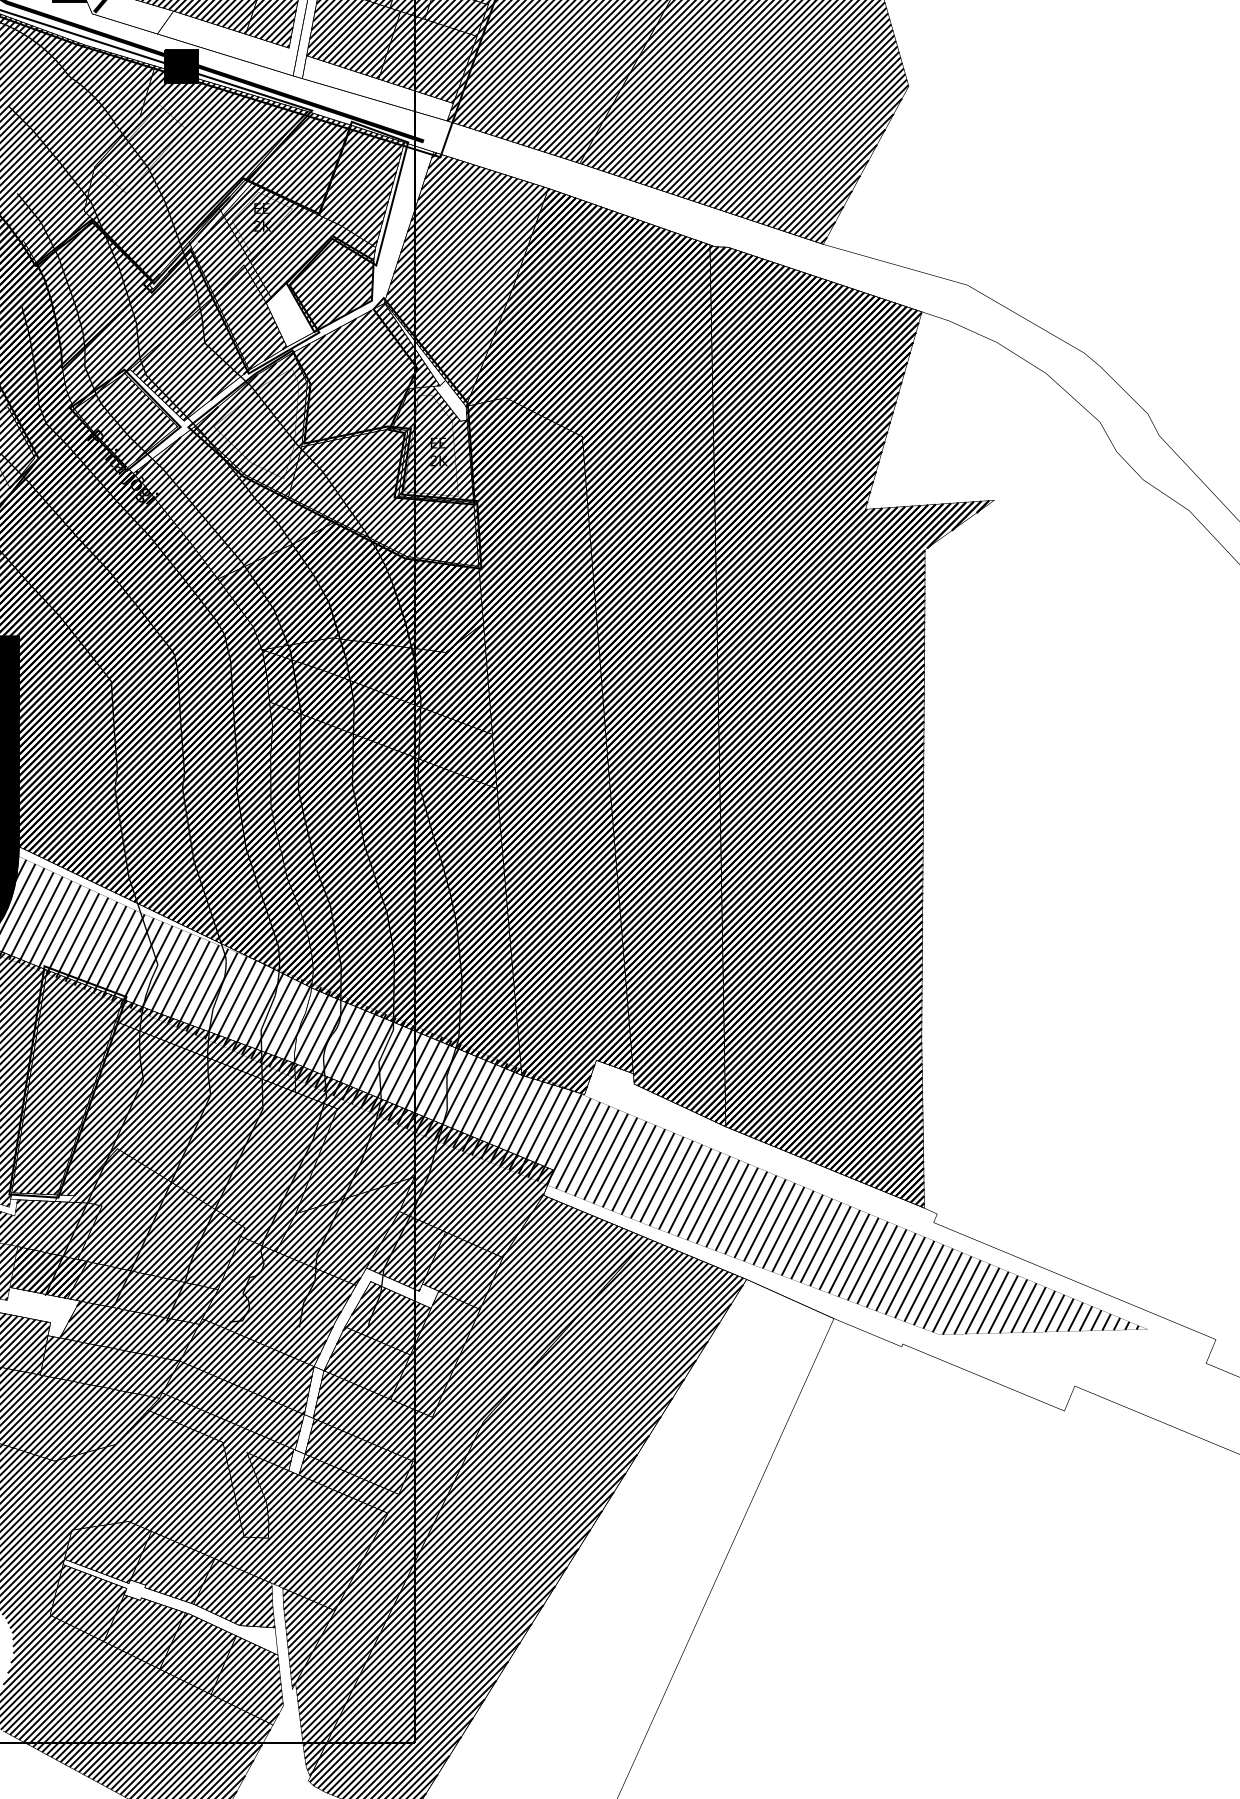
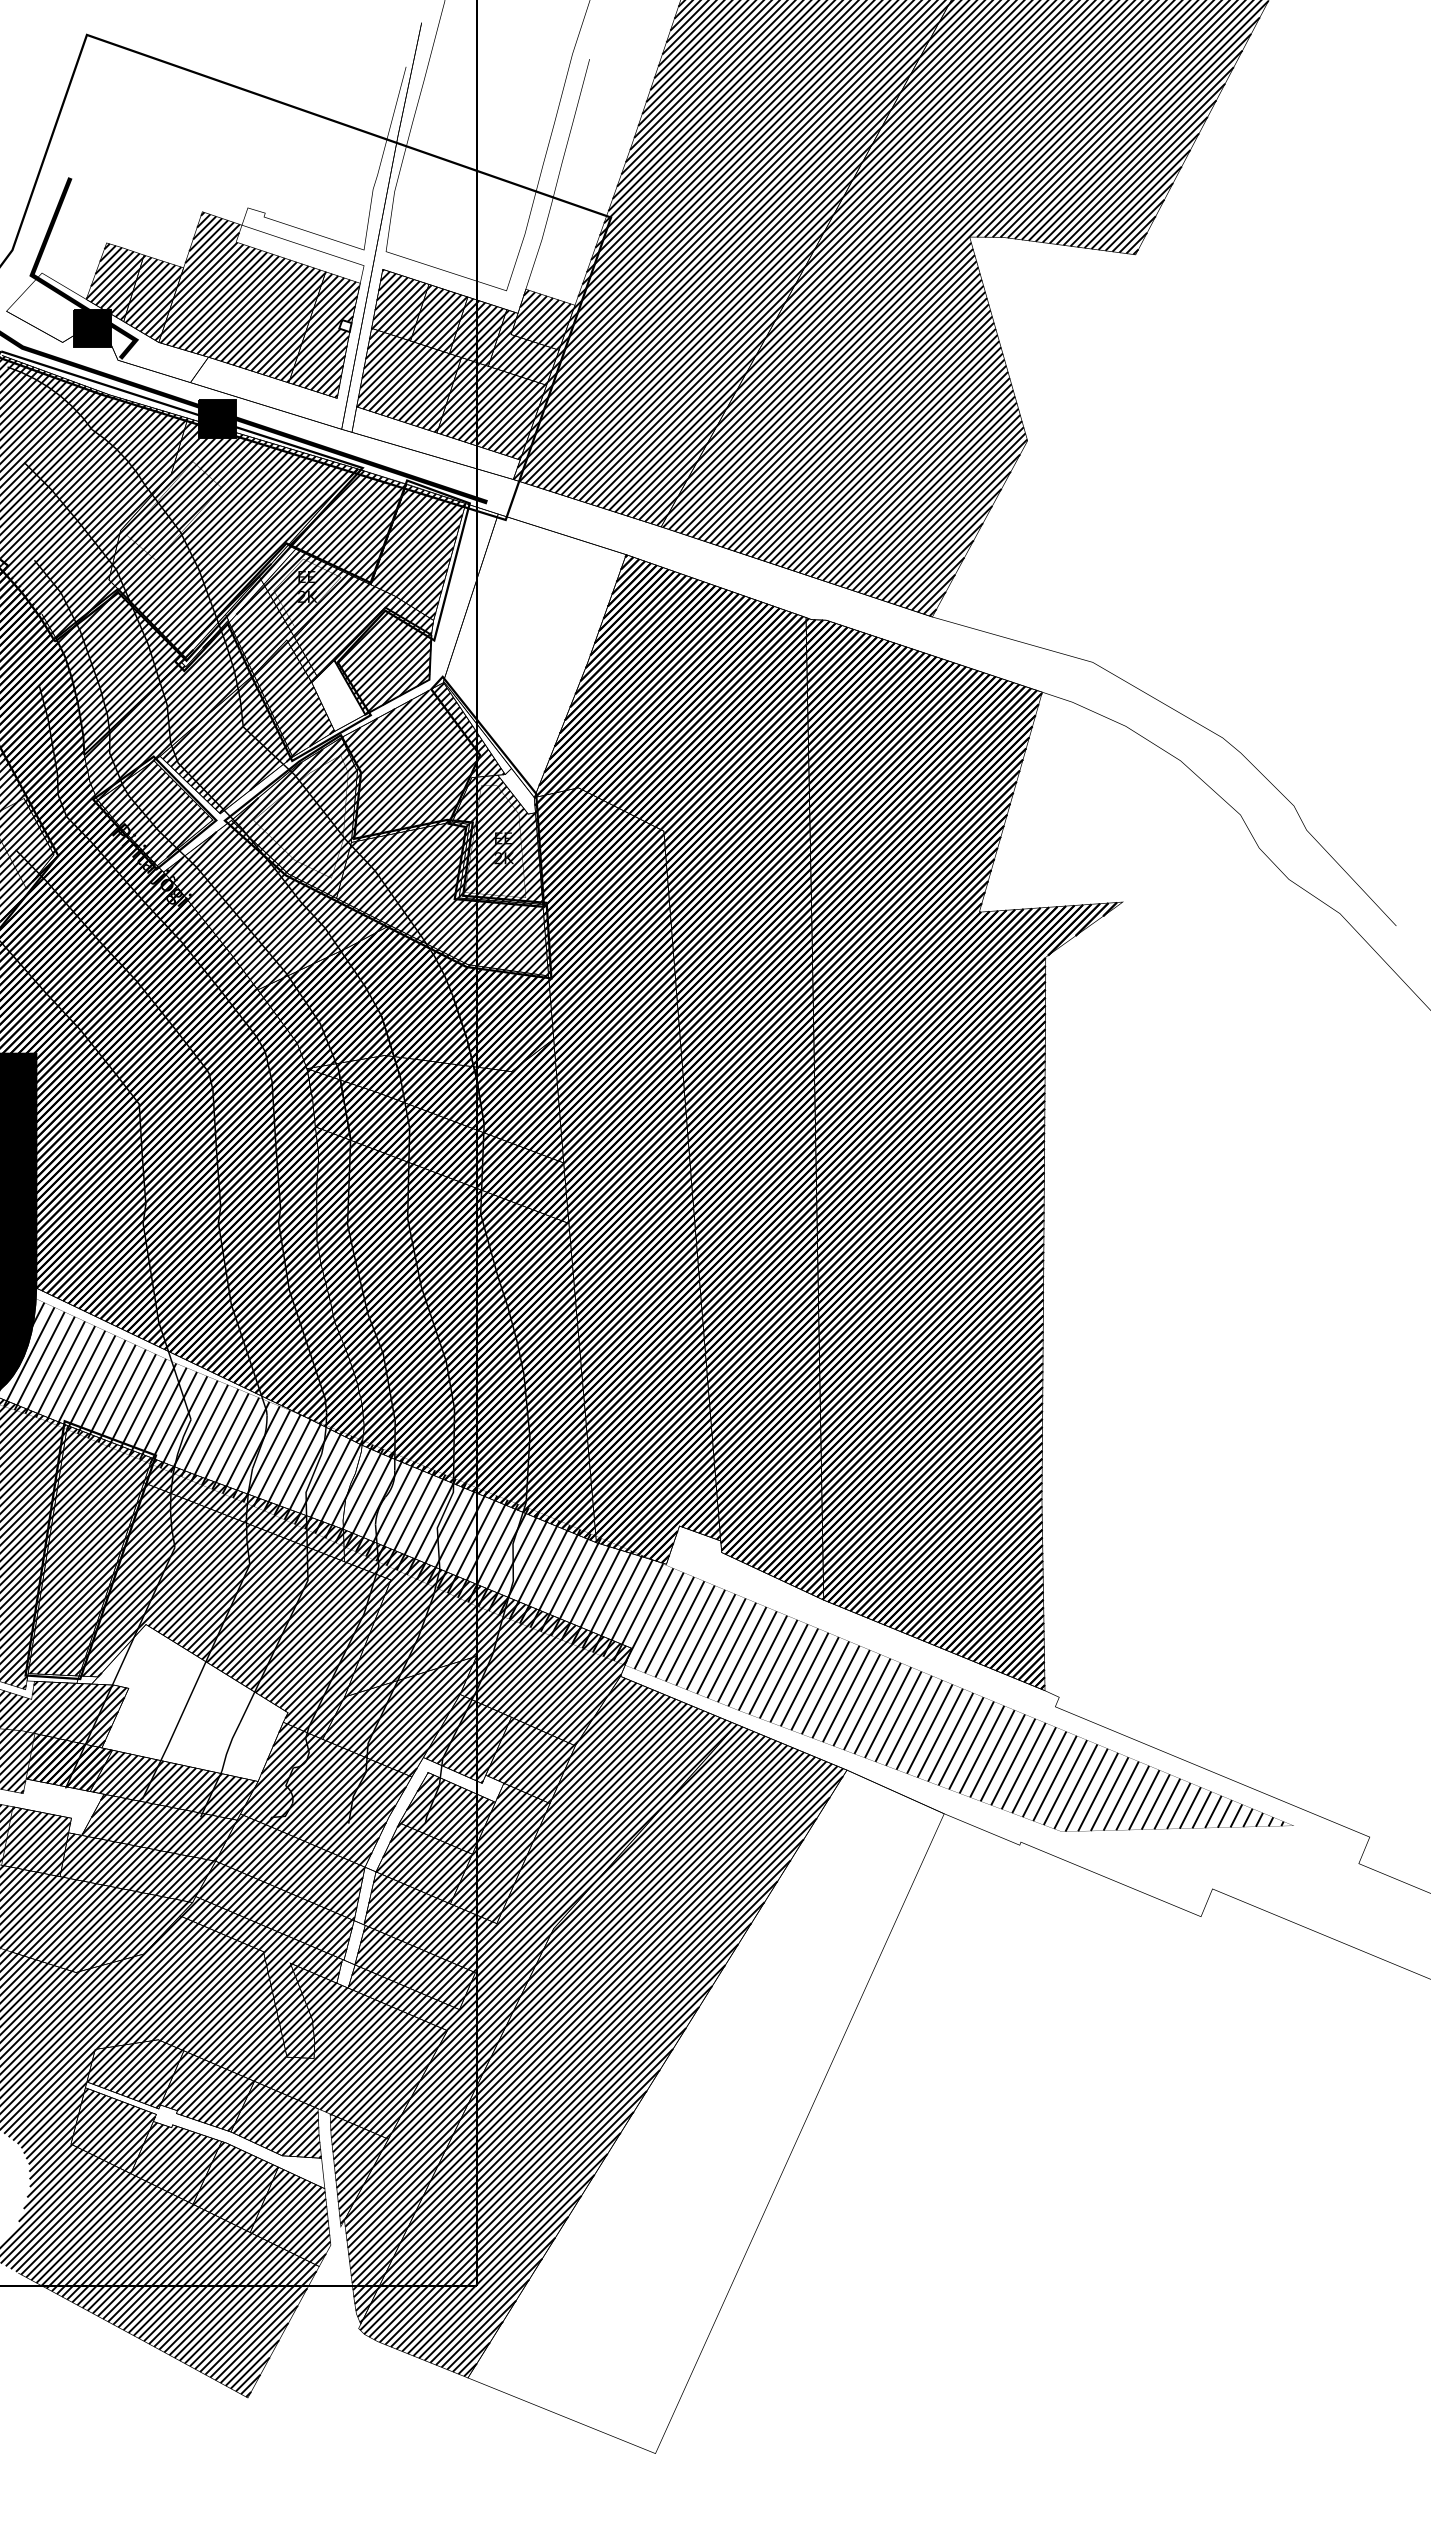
hatch: (466, 278) -> (534, 654), removed
hatch: (158, 1219) -> (191, 1703), removed

